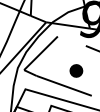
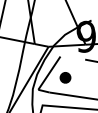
part: (76, 70) -> (65, 77), moved

